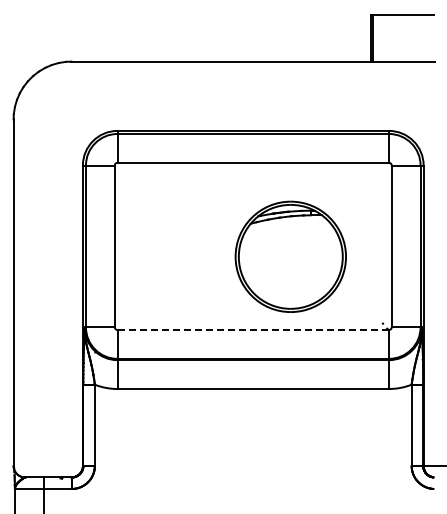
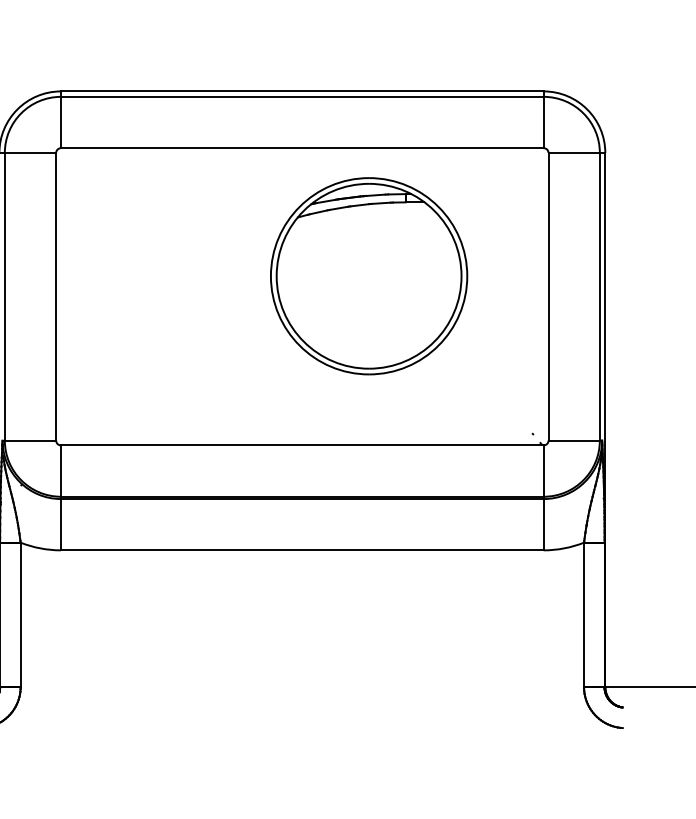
part: (290, 256) -> (368, 275), moved
line: (253, 330) -> (302, 446), dashed -> solid

